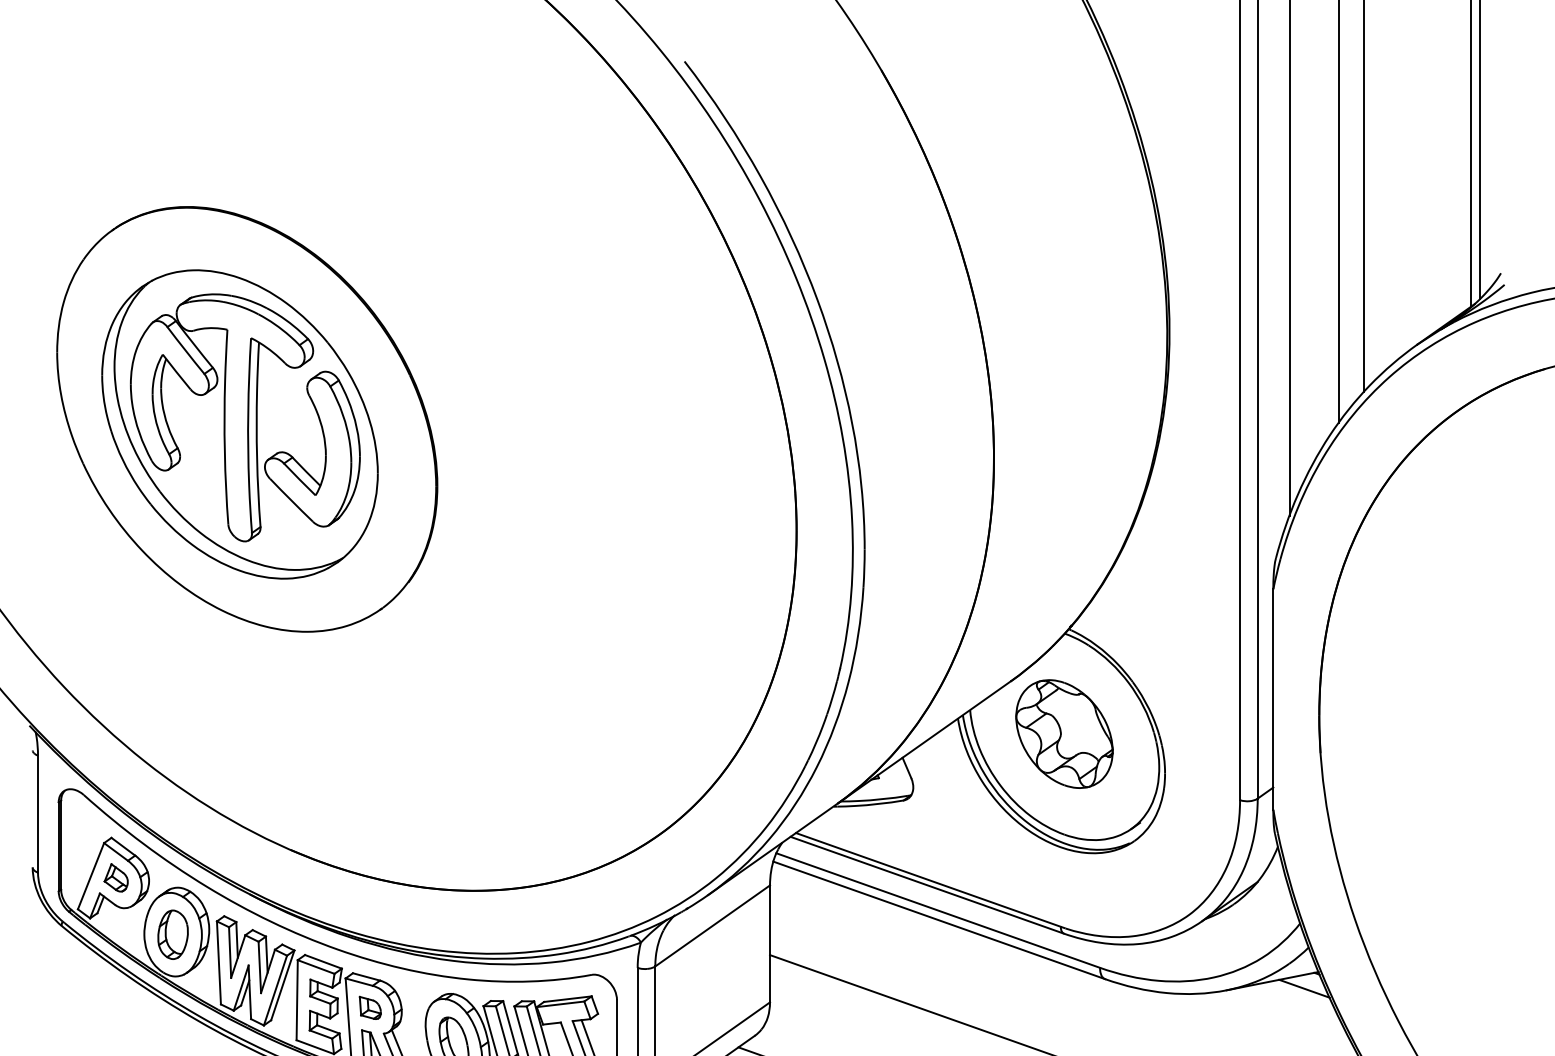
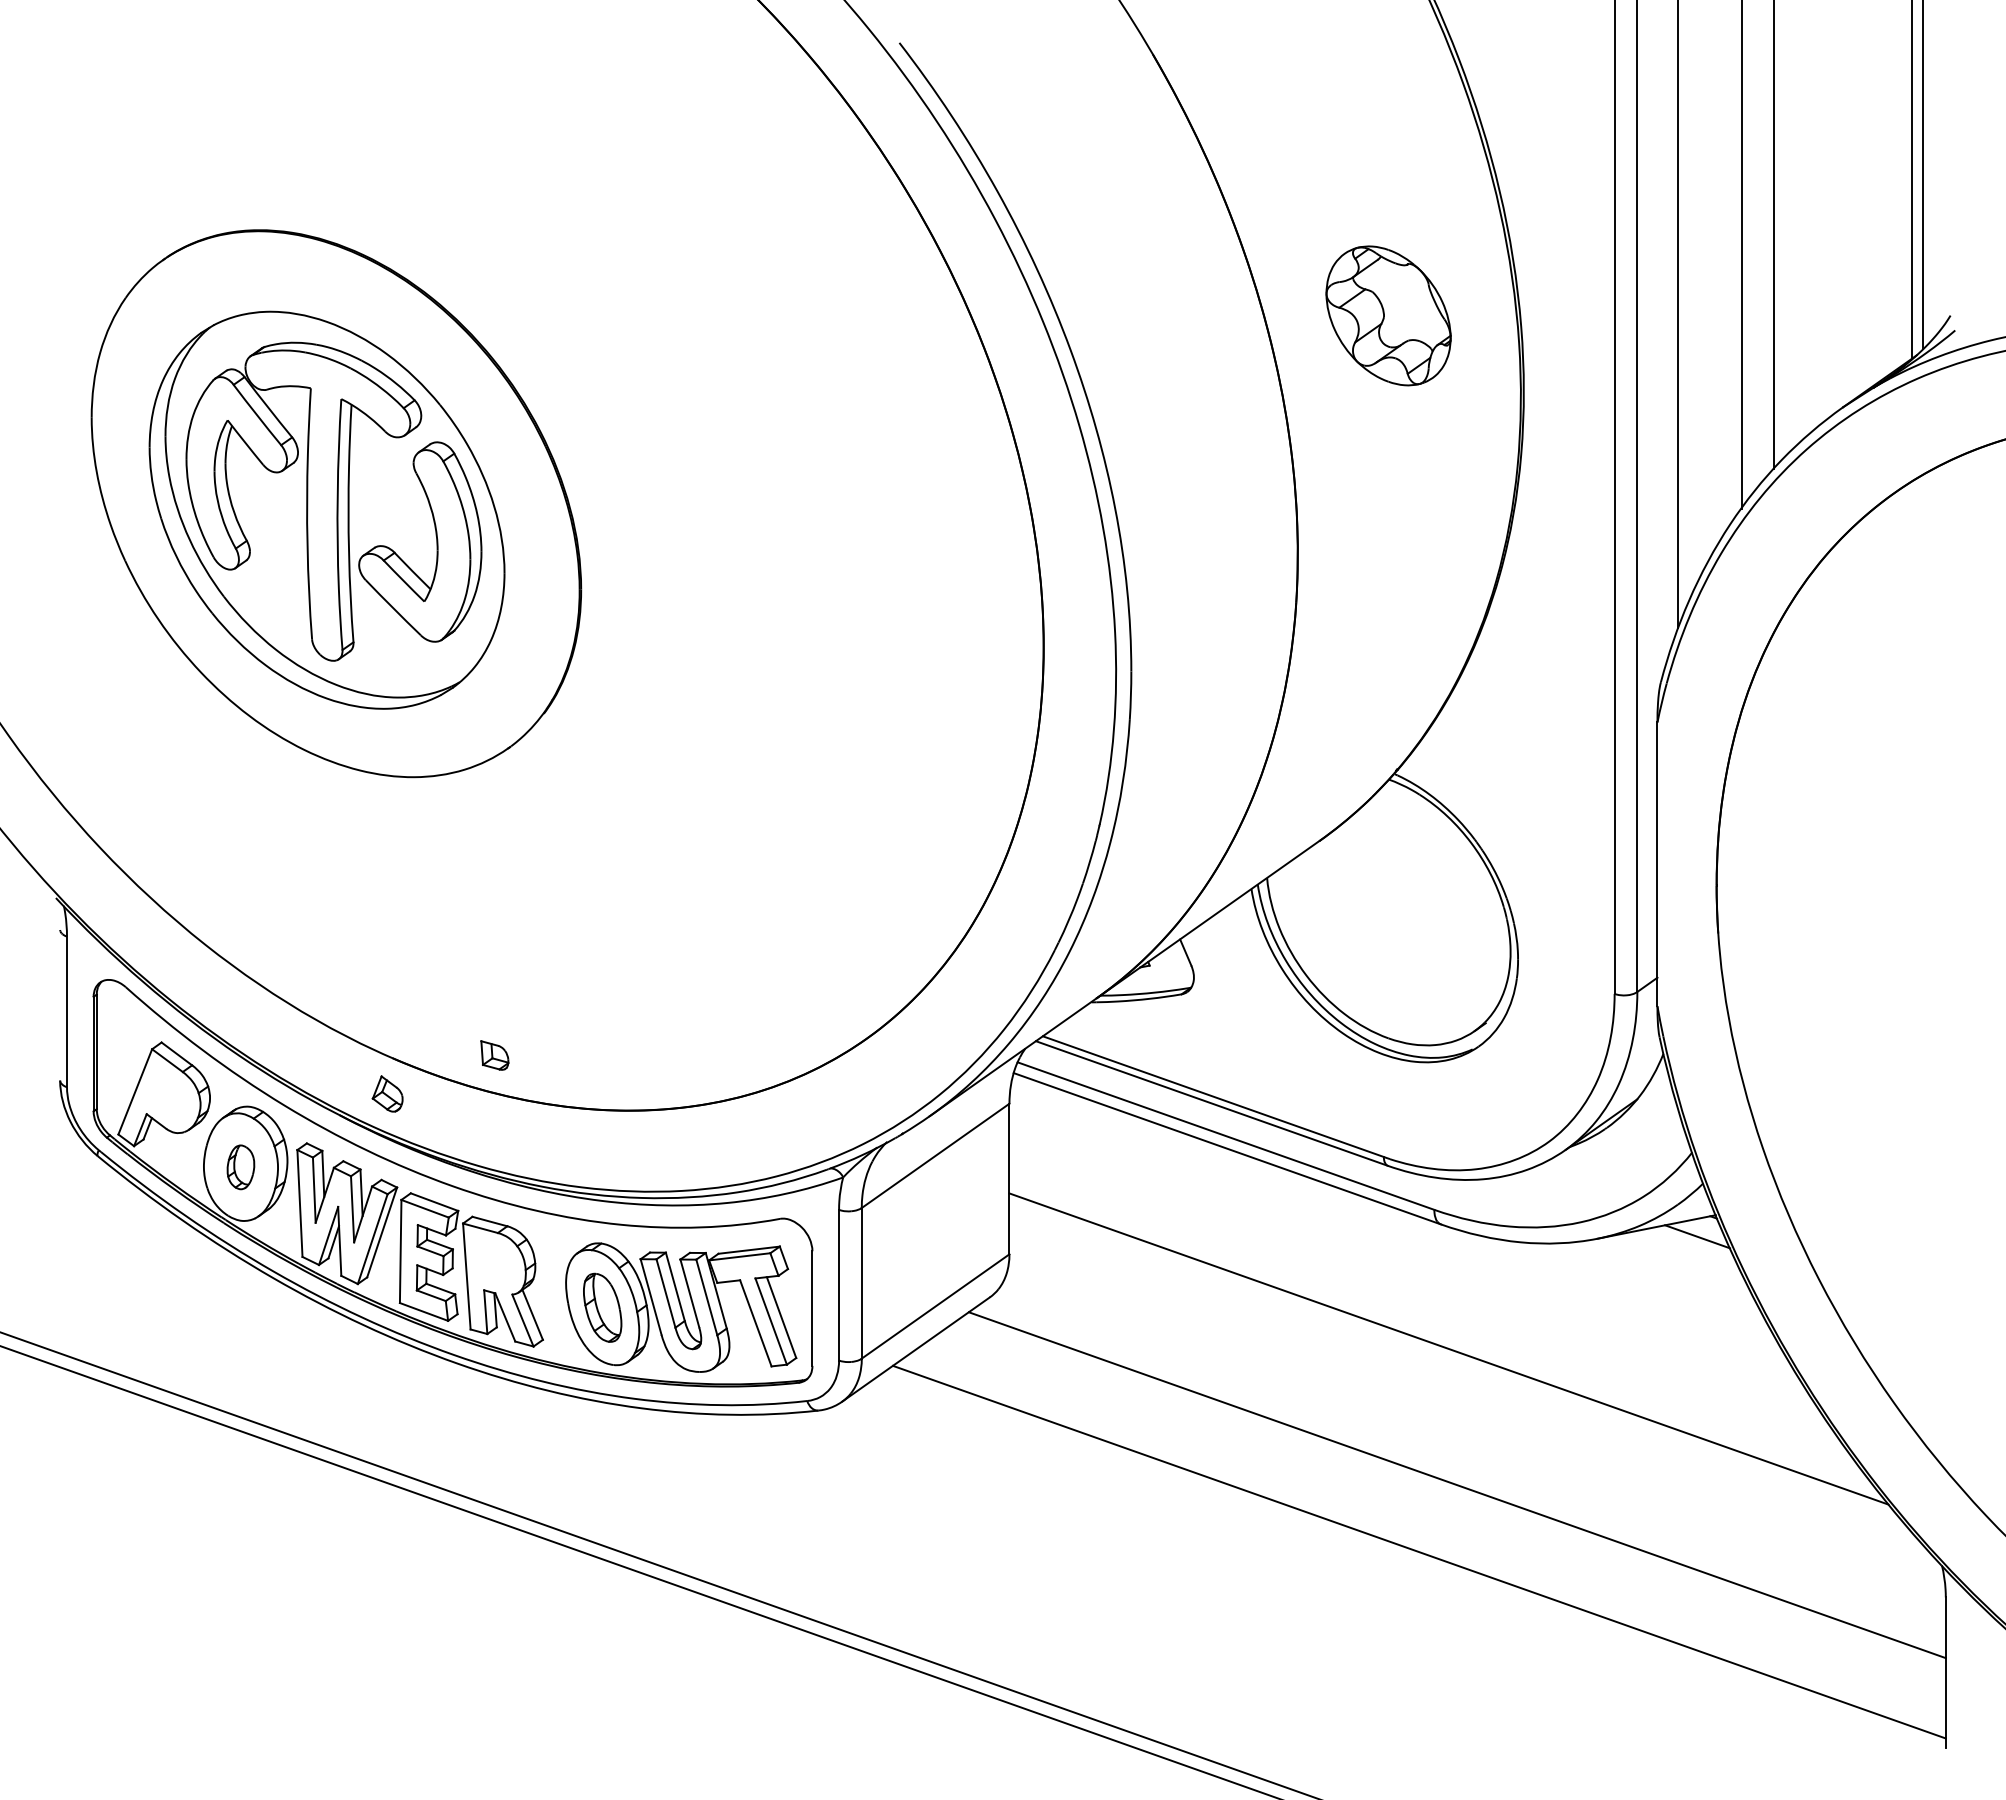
part: (1064, 733) -> (1388, 315), moved
part: (116, 877) -> (387, 1093), moved
part: (172, 934) -> (240, 1167), size x0.7
part: (370, 1007) -> (494, 1055), moved

